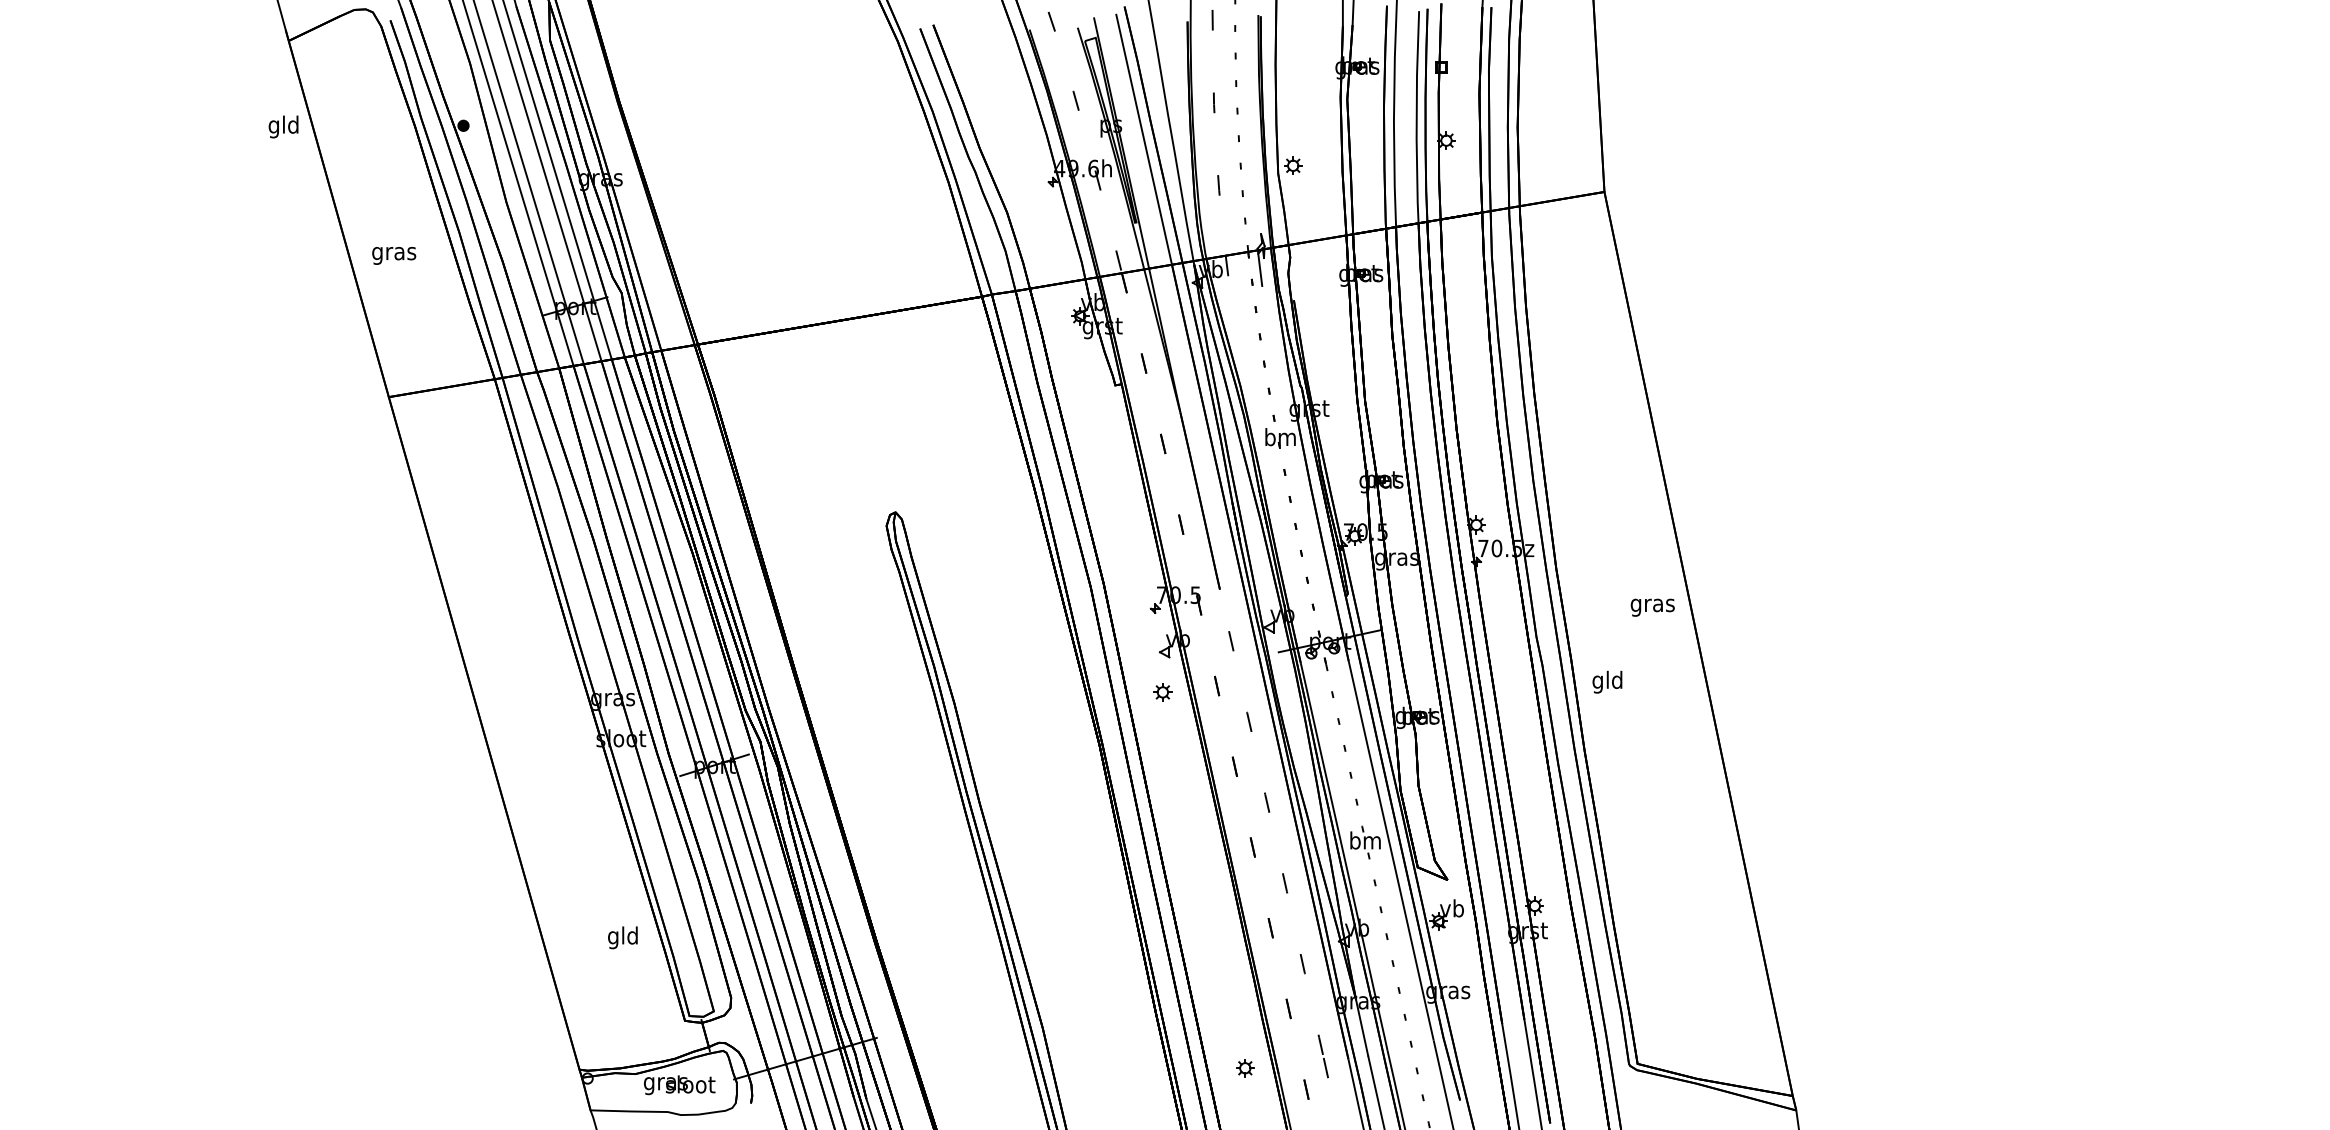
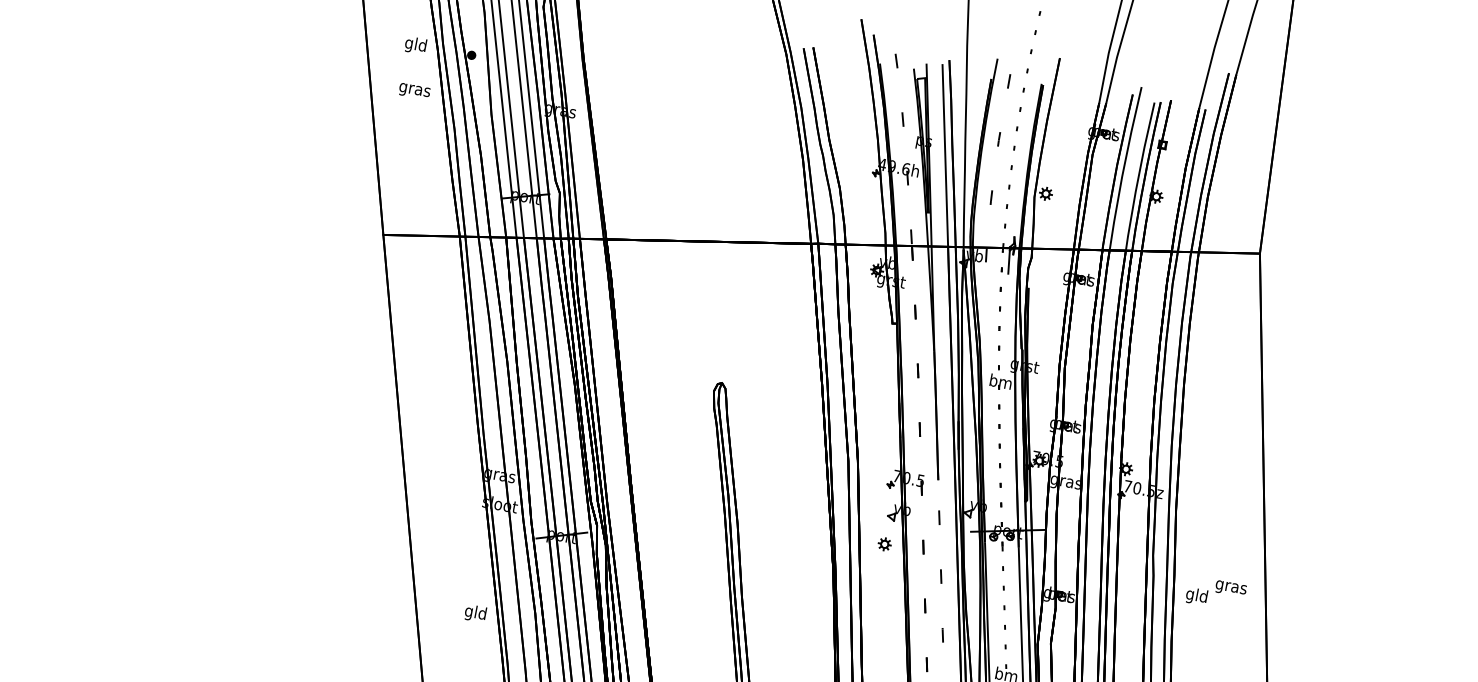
text: (283, 126) -> (415, 45), moved
text: (394, 255) -> (414, 91), moved
text: (1652, 607) -> (1230, 588), moved
text: (622, 937) -> (475, 613), moved

